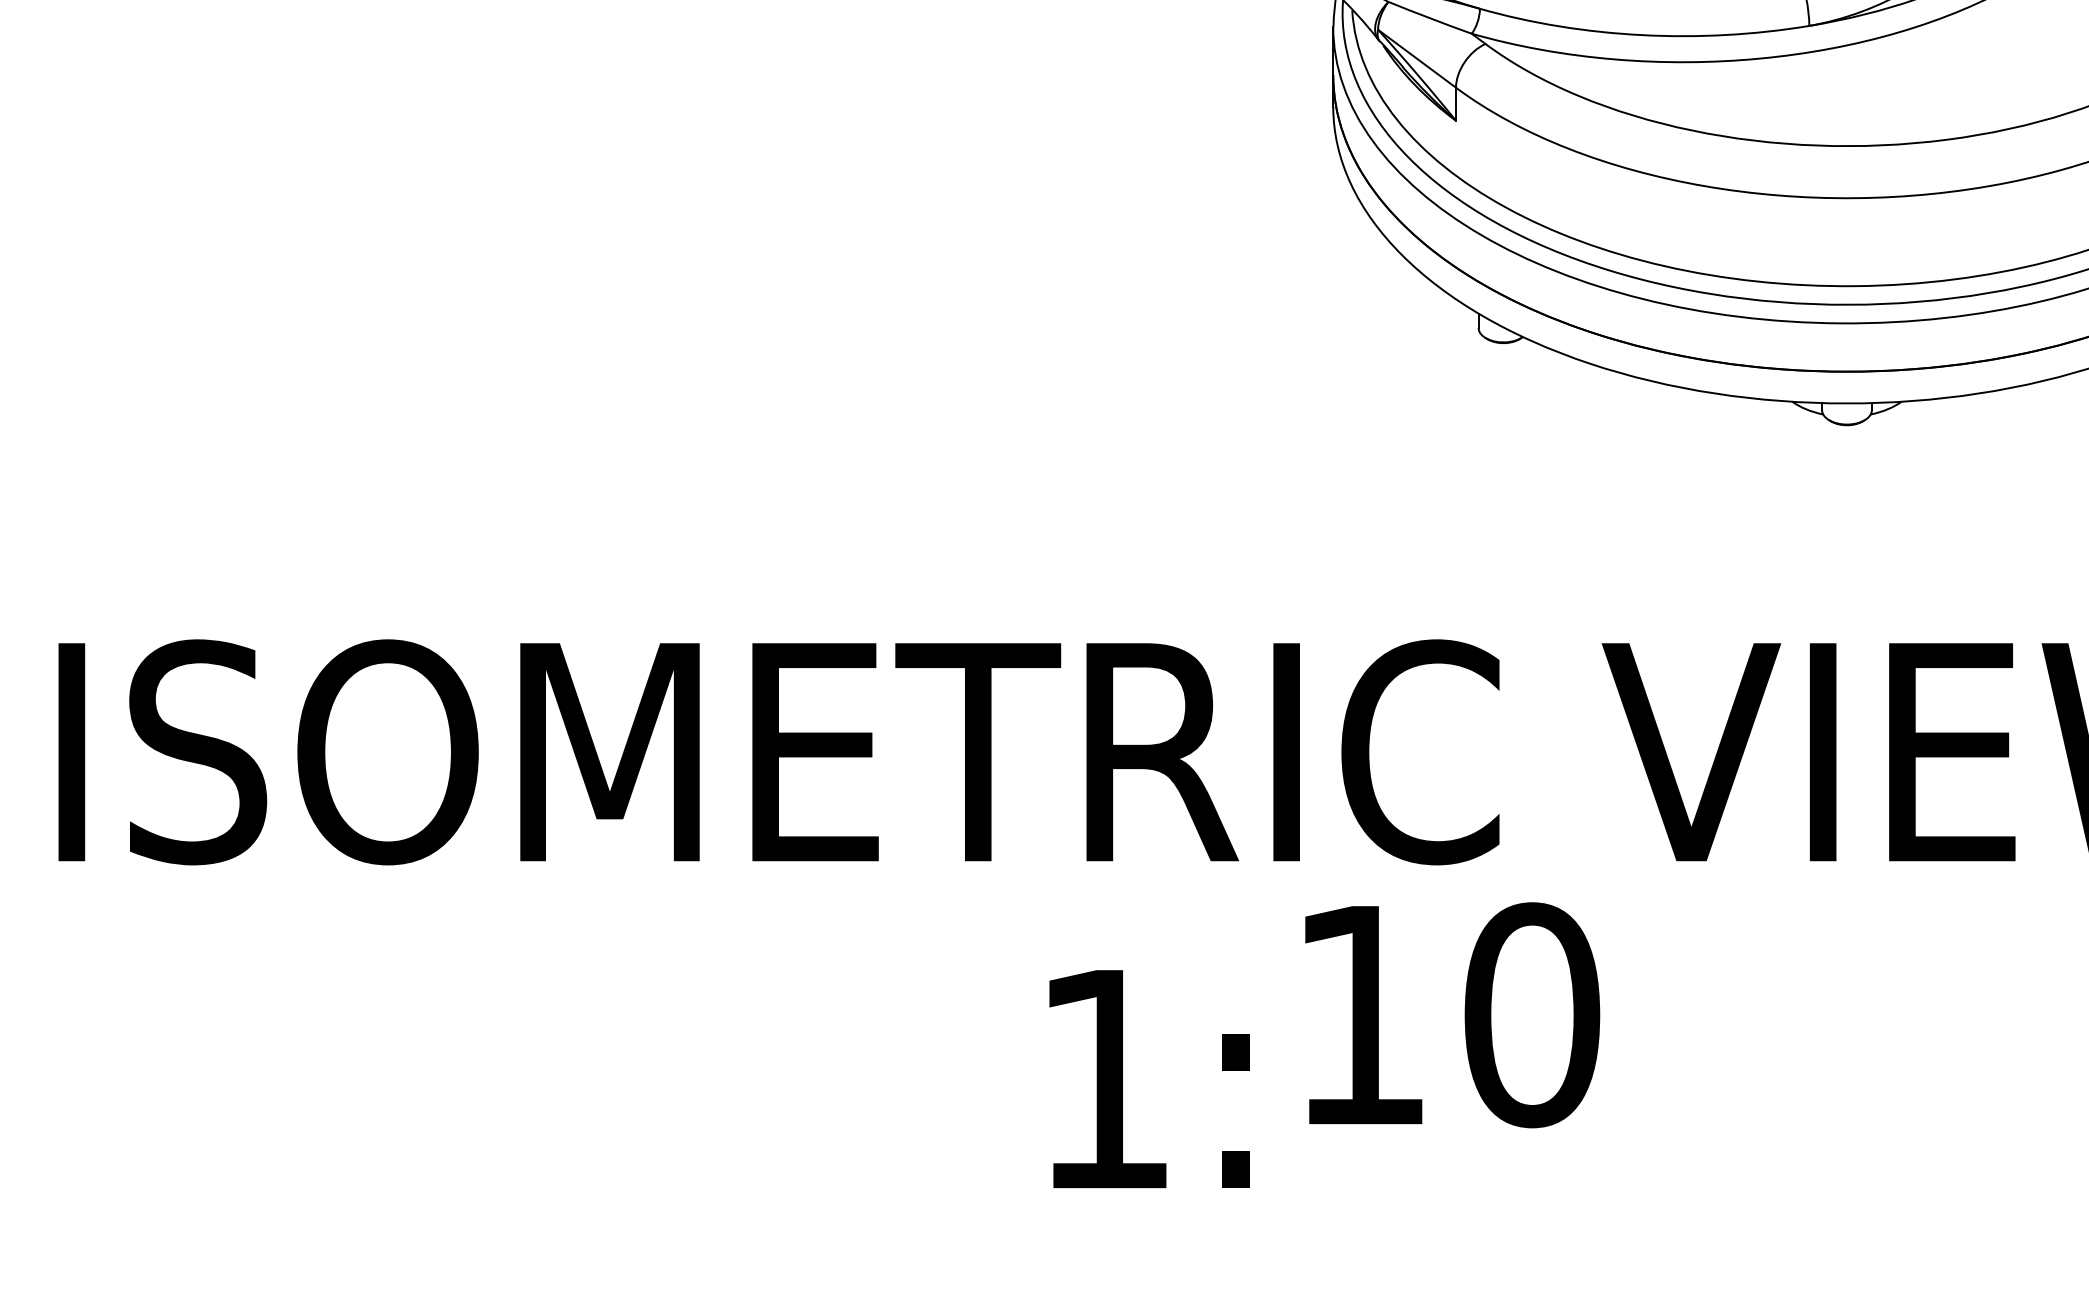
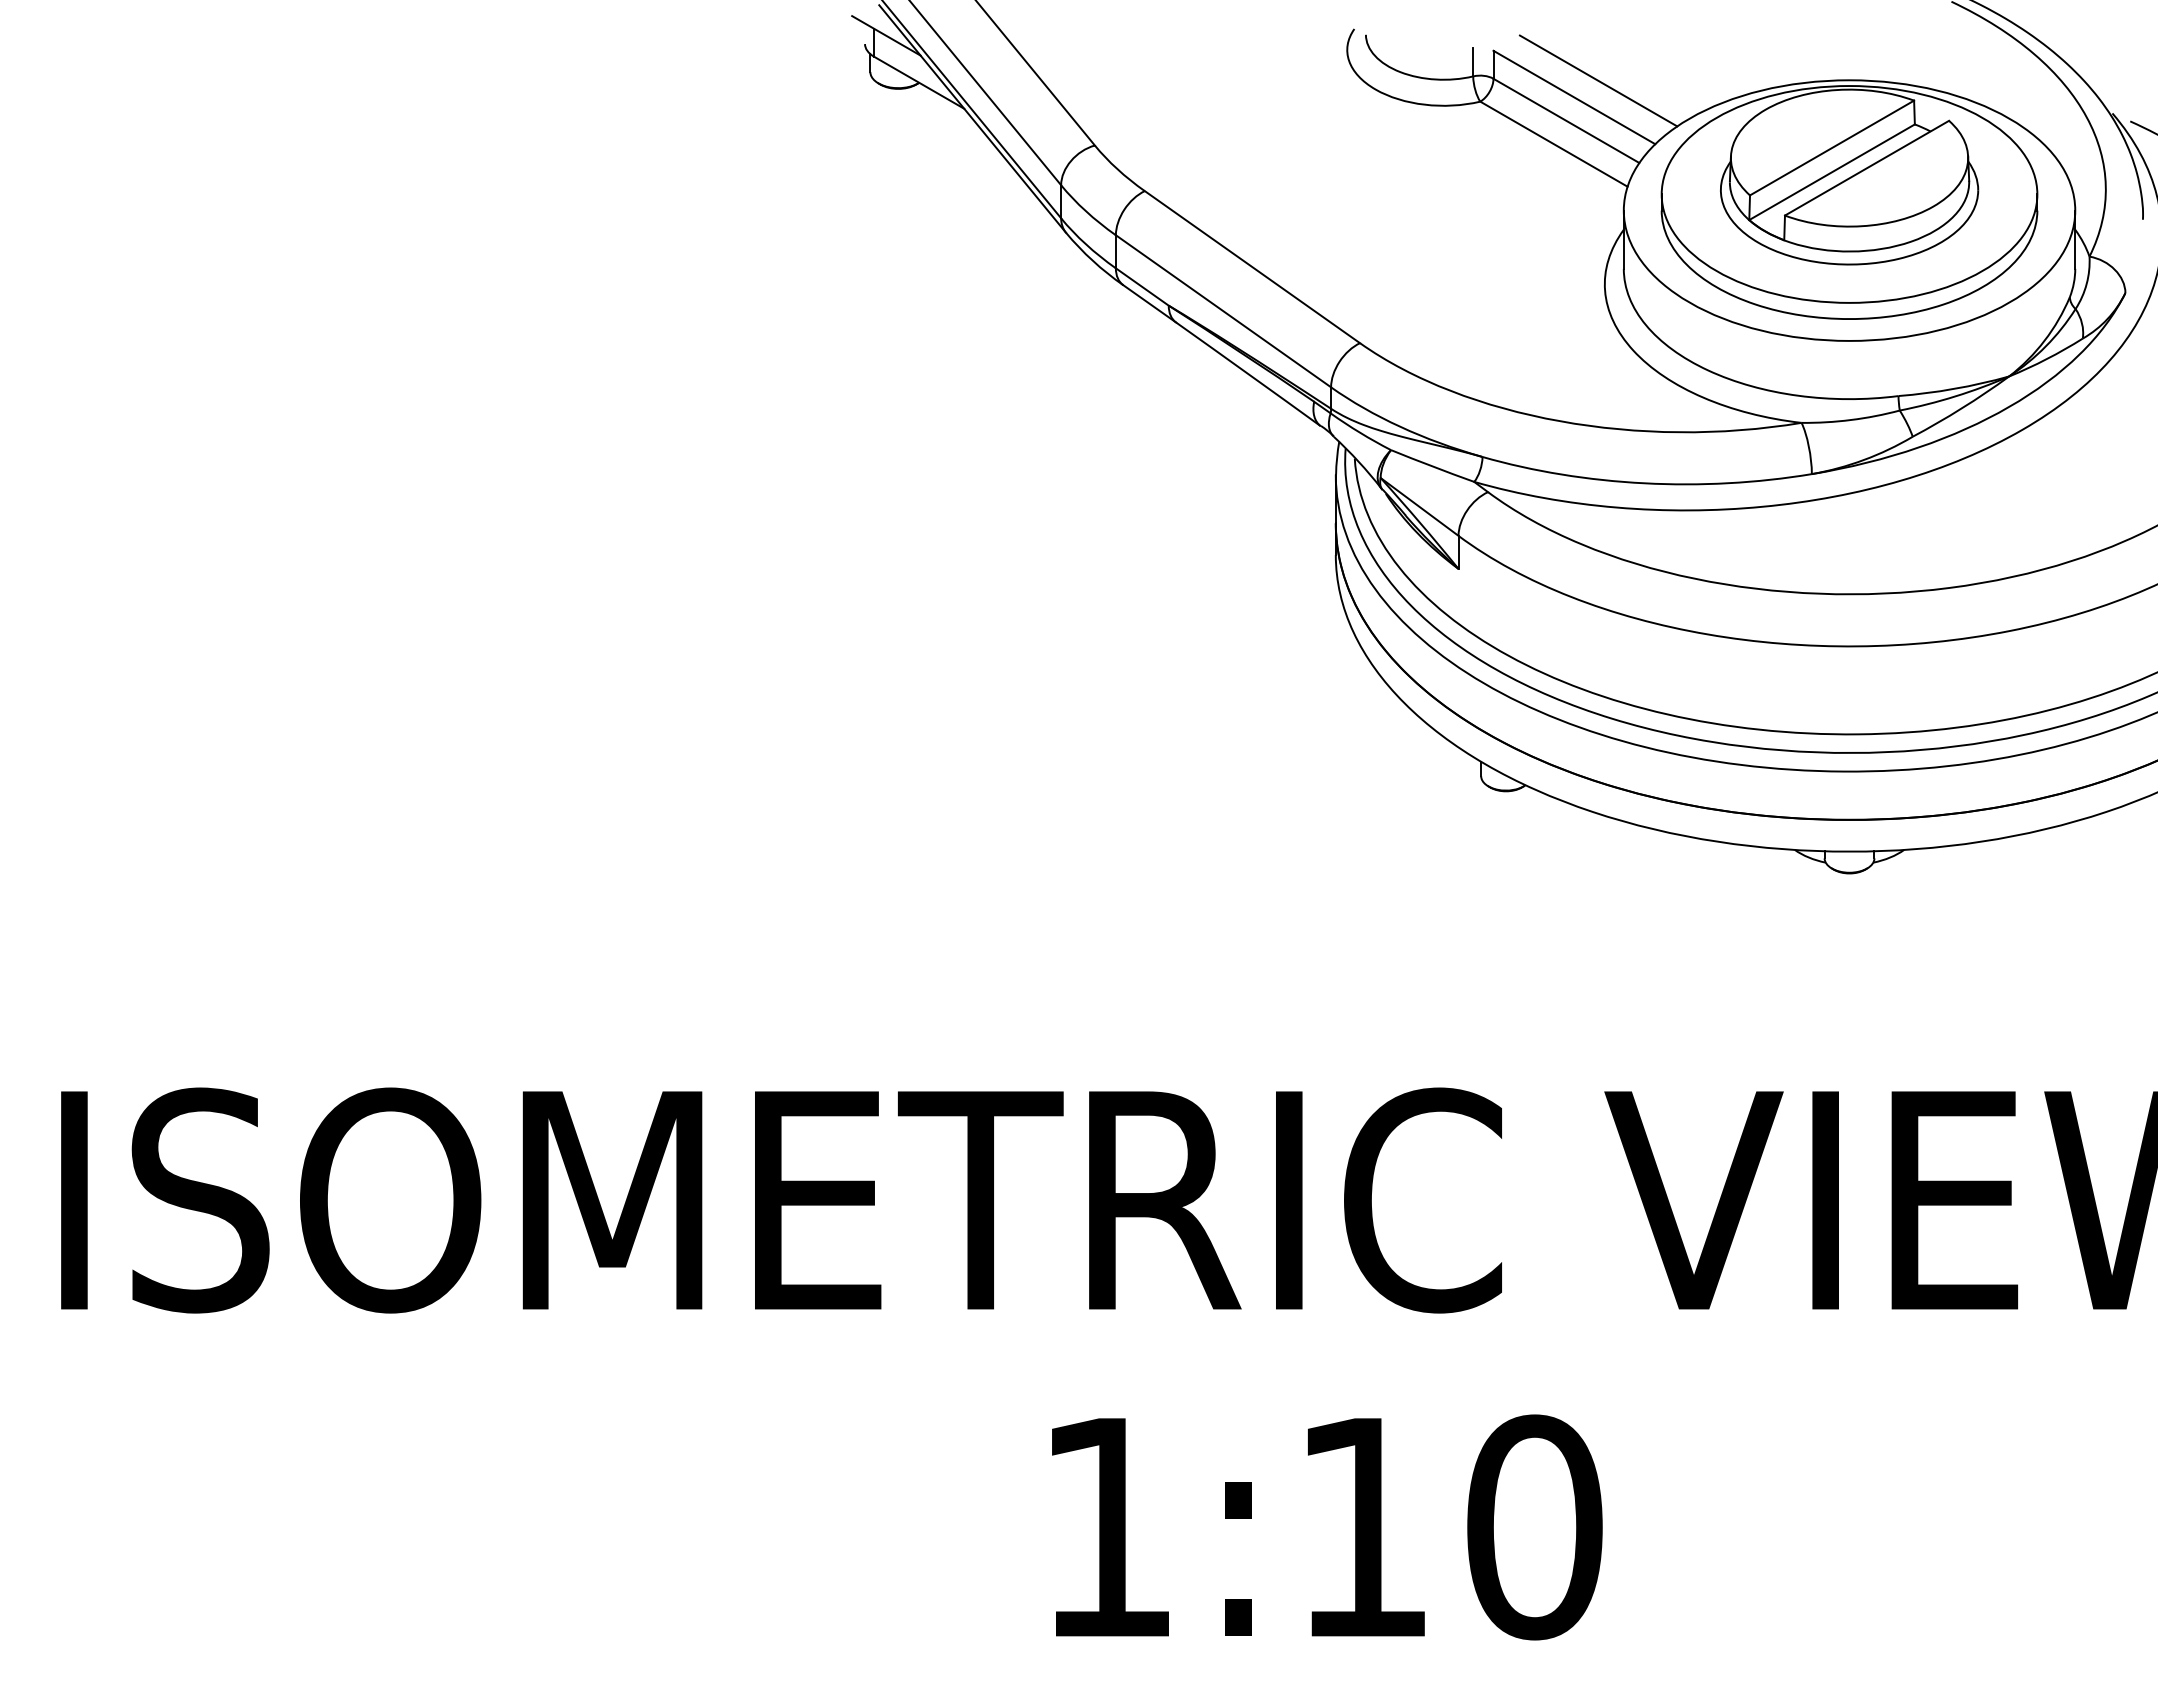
text: (1452, 1015) -> (1455, 1527), moved

